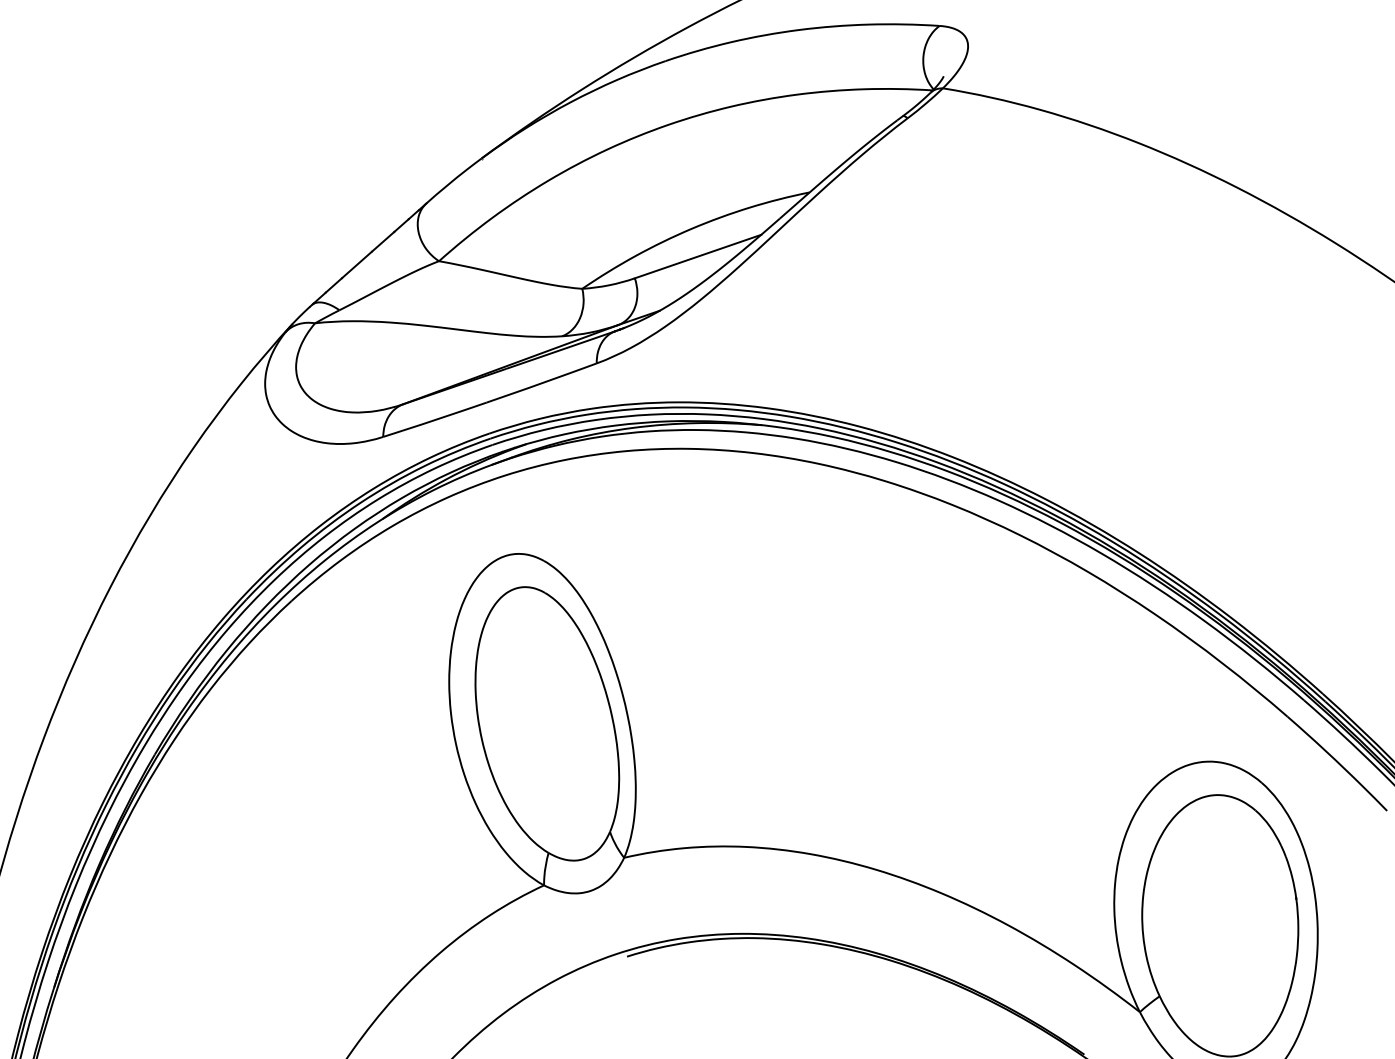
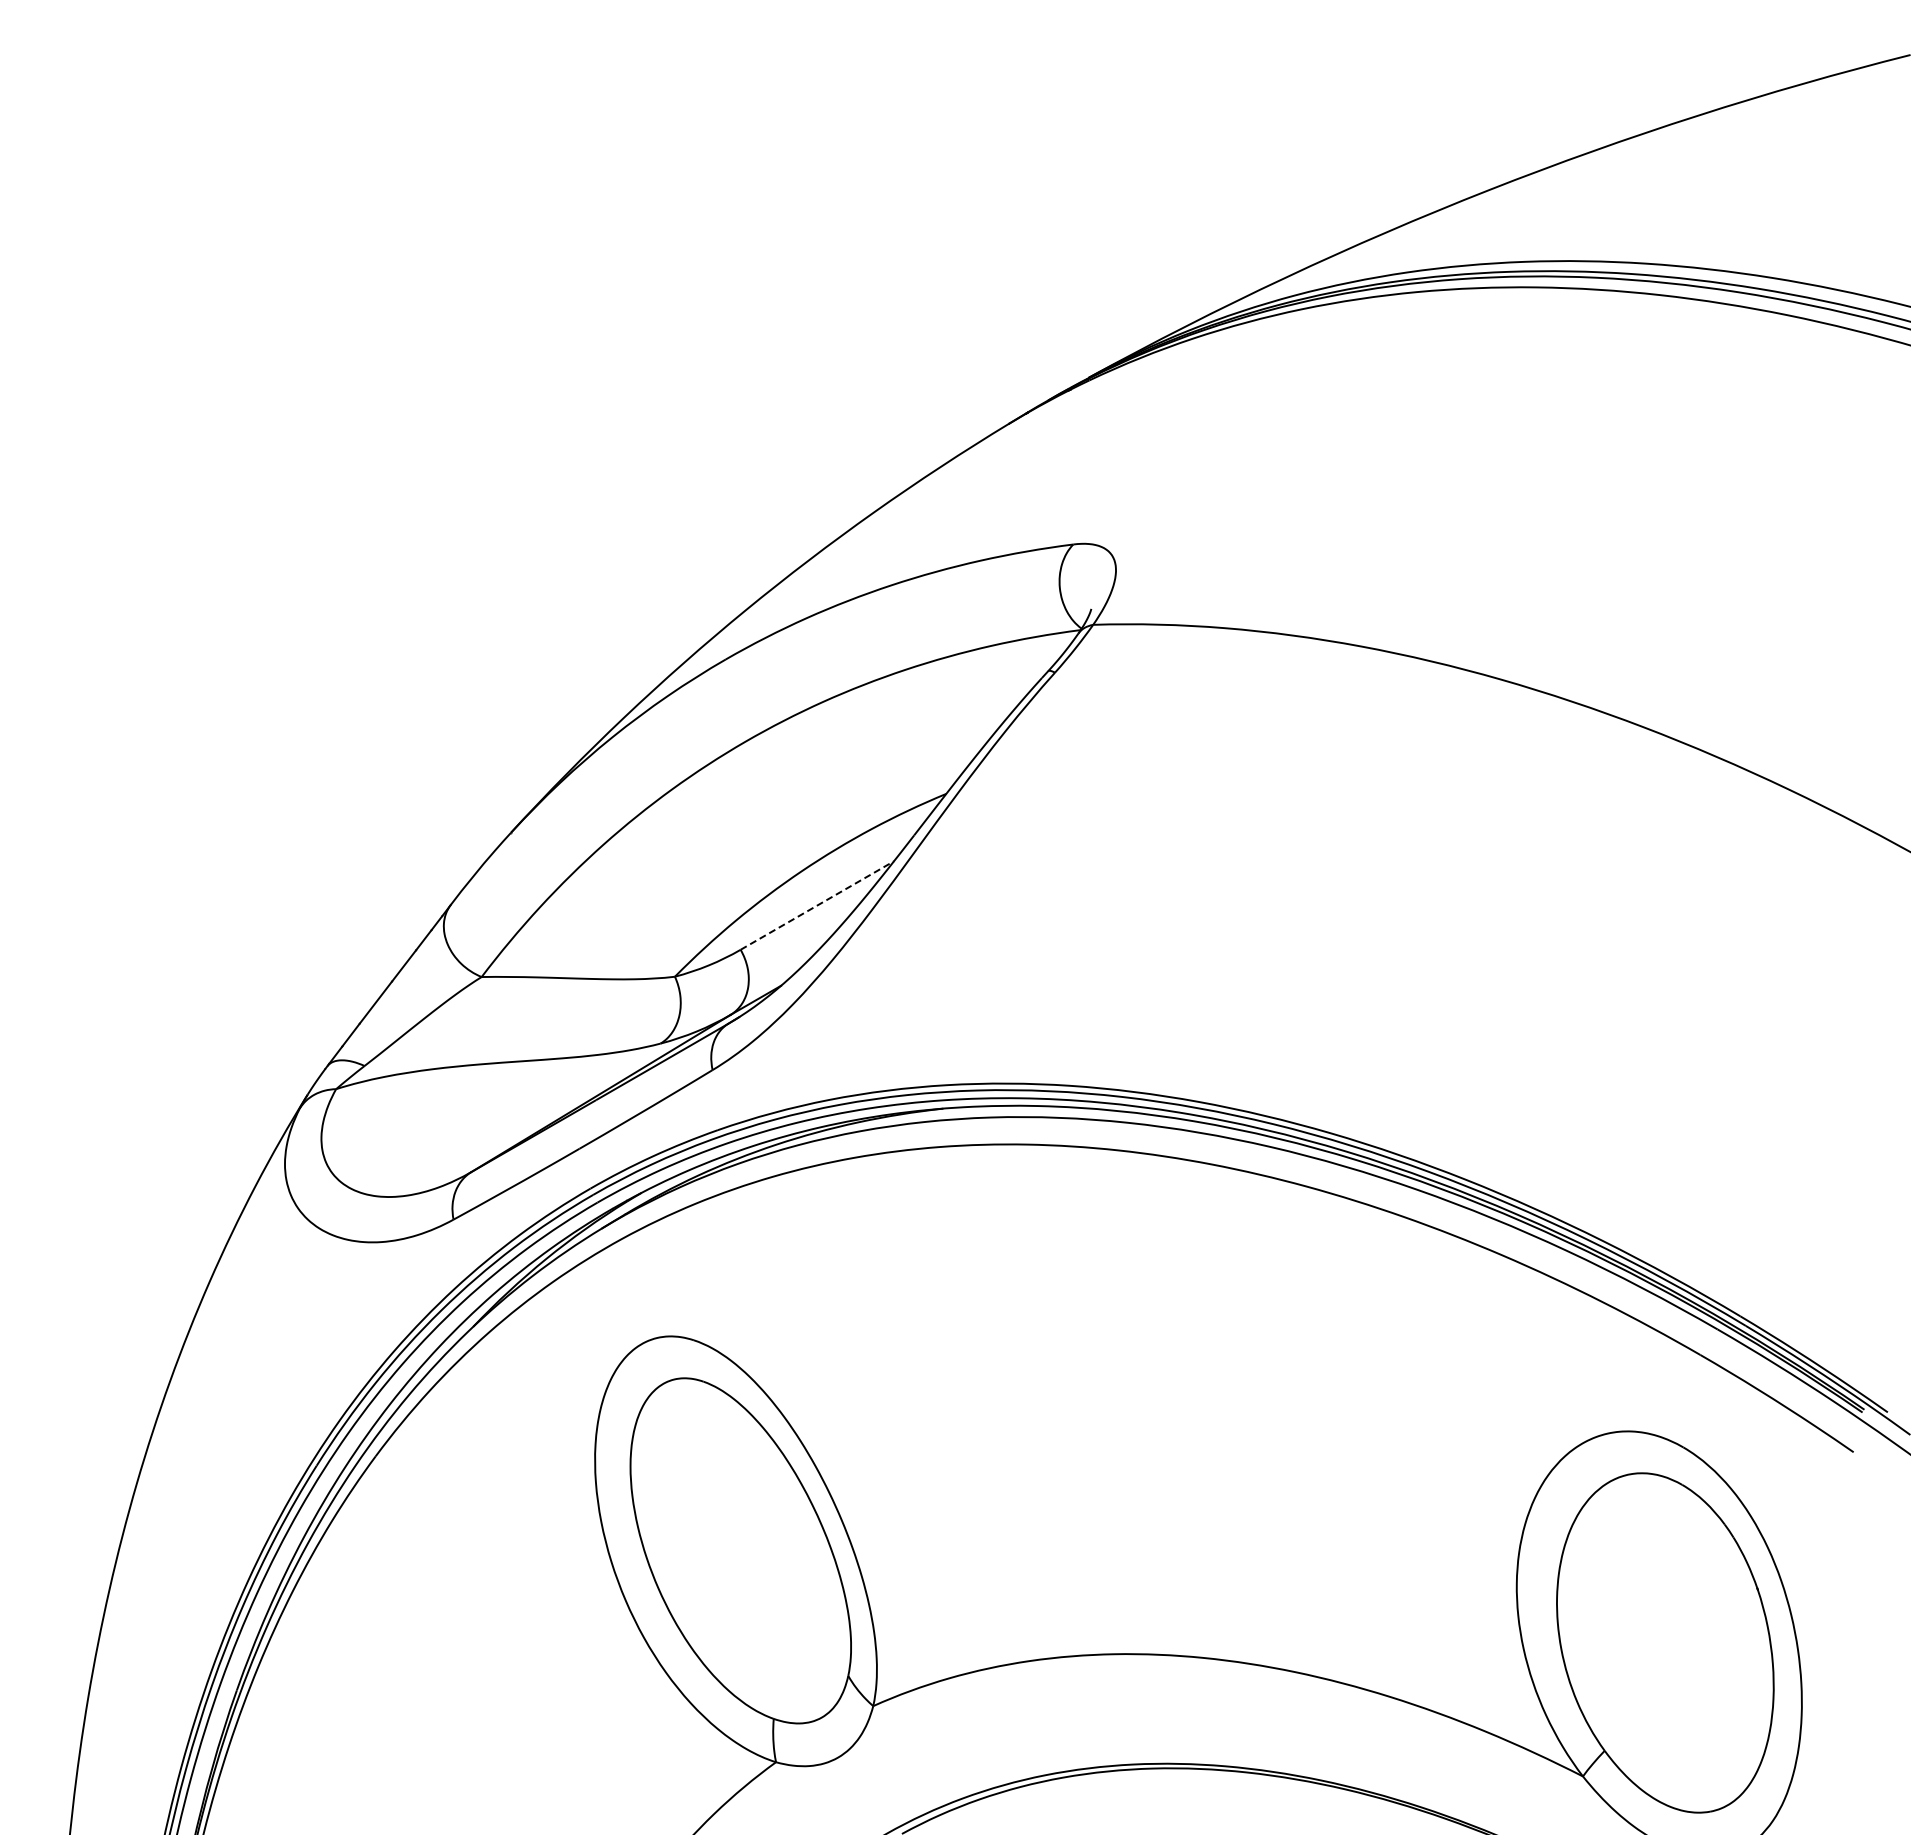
line: (698, 256) -> (817, 905), solid -> dashed

